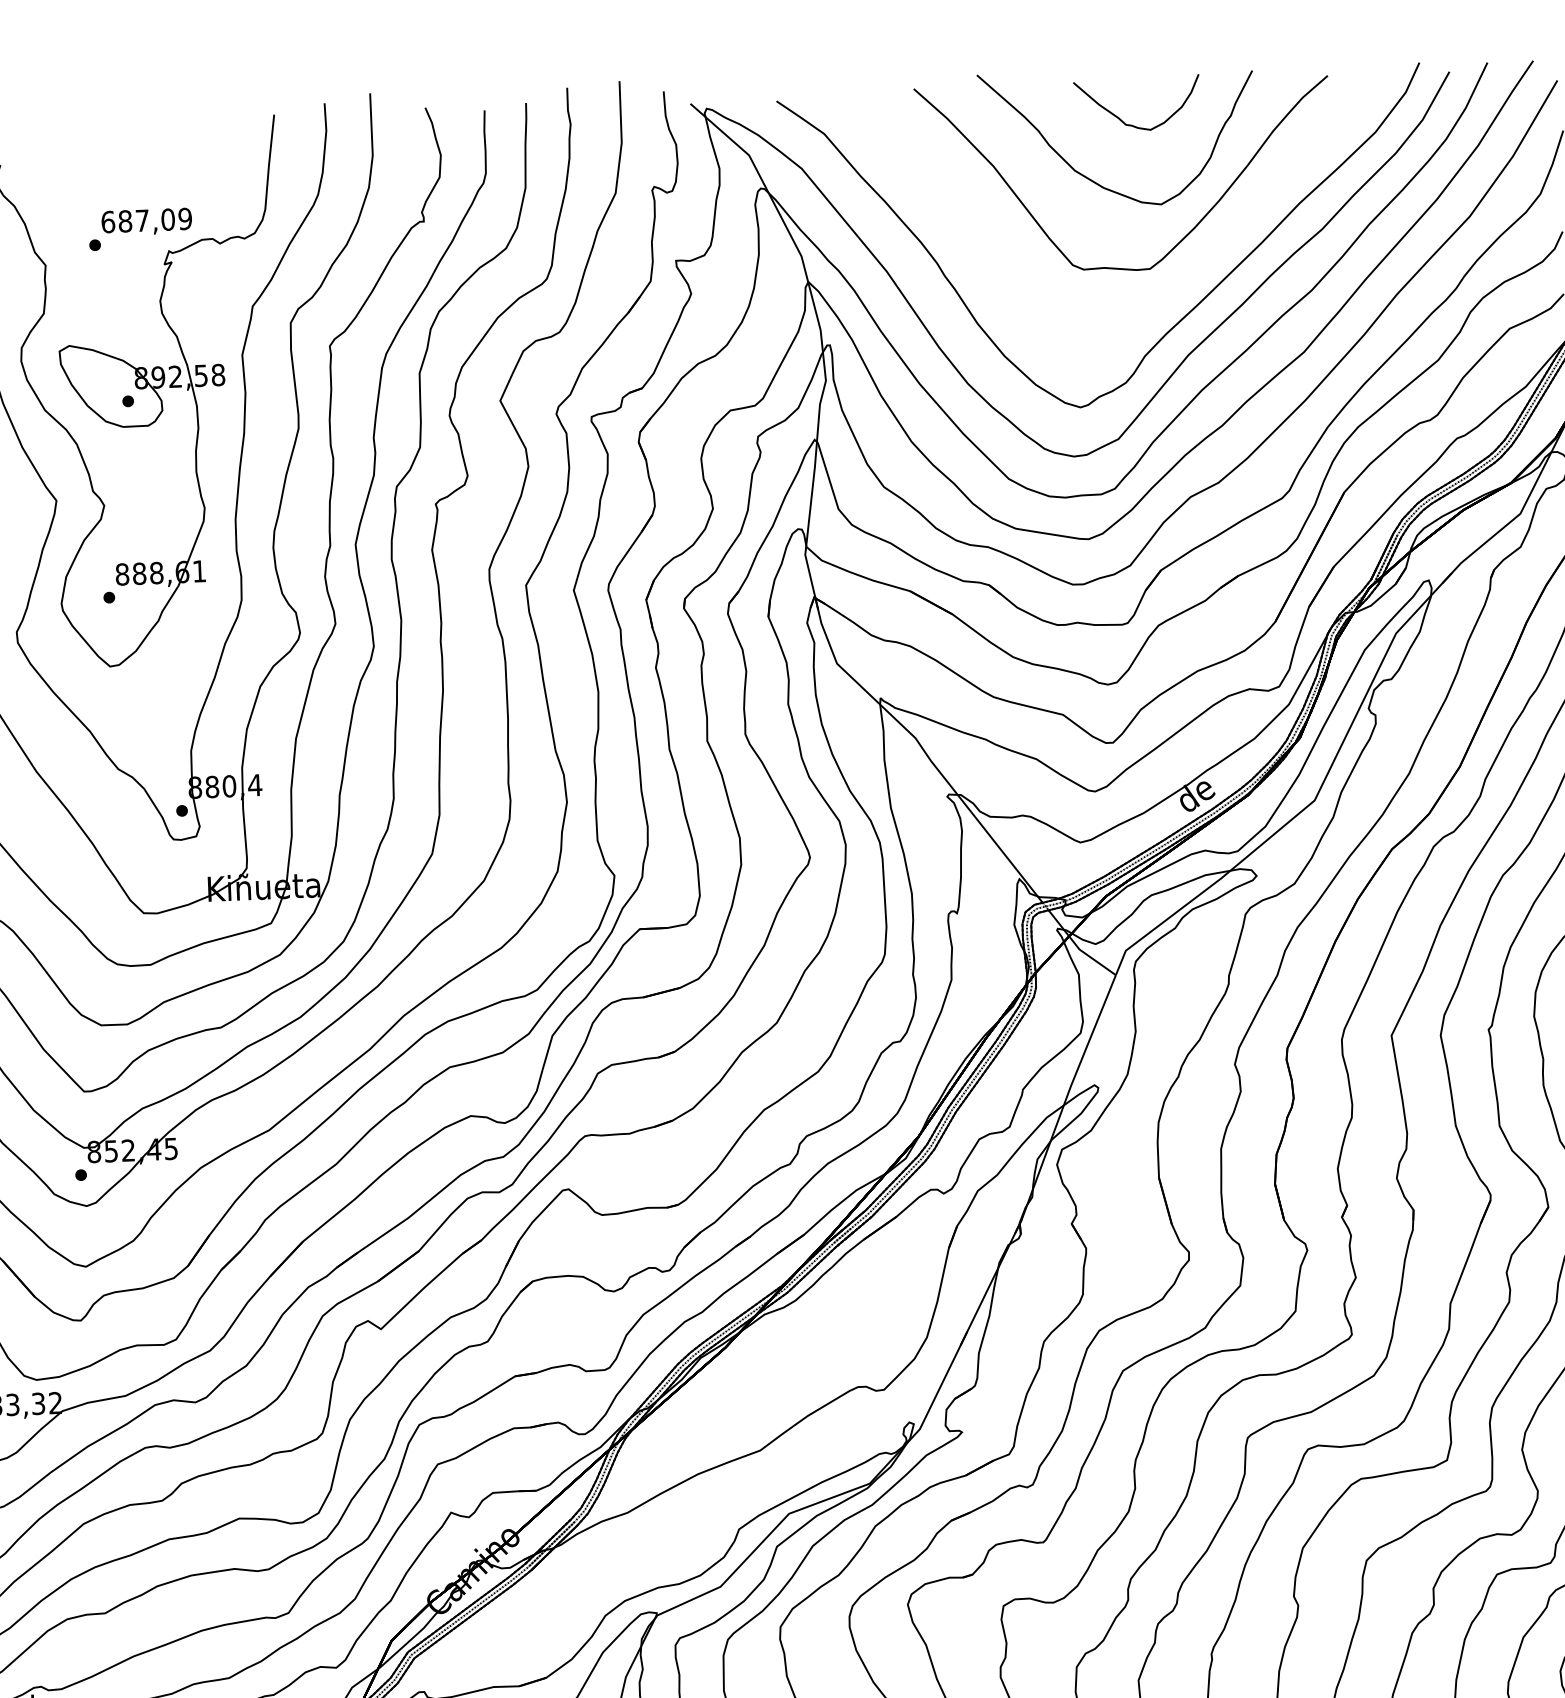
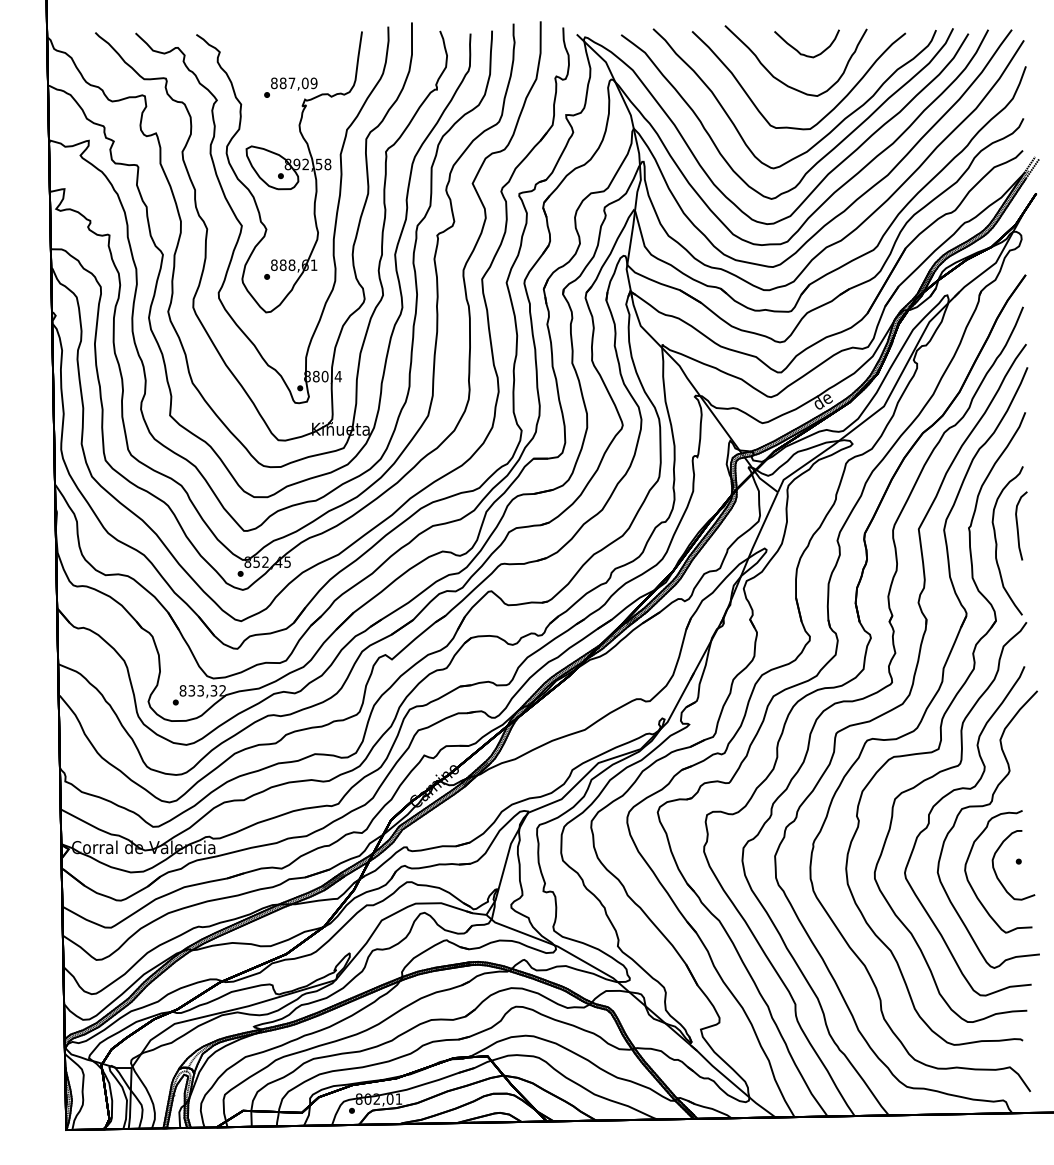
text: (108, 220) -> (274, 82), 687,09 -> 887,09
curve: (1176, 282) -> (823, 136), added

